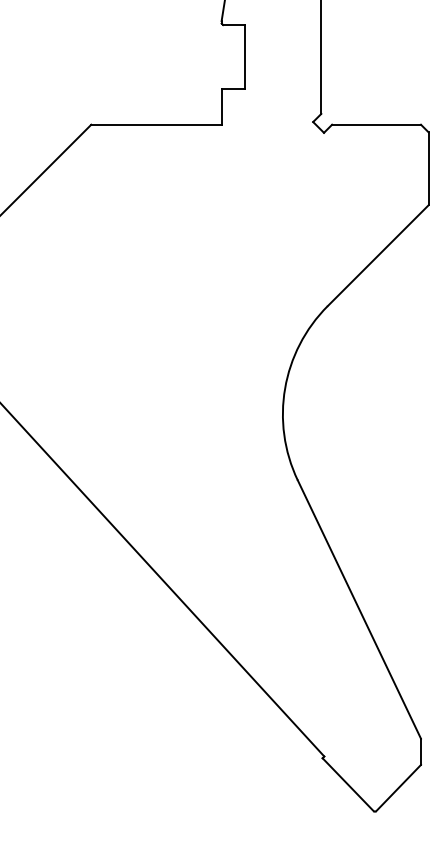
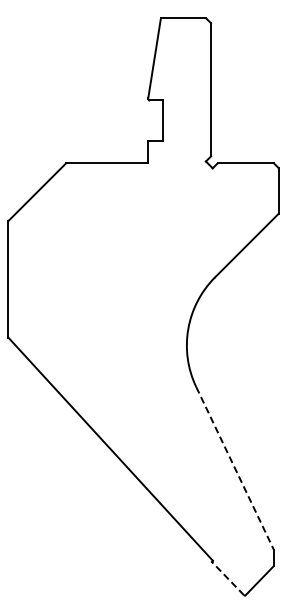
line: (360, 609) -> (235, 468), solid -> dashed
line: (347, 784) -> (227, 578), solid -> dashed

